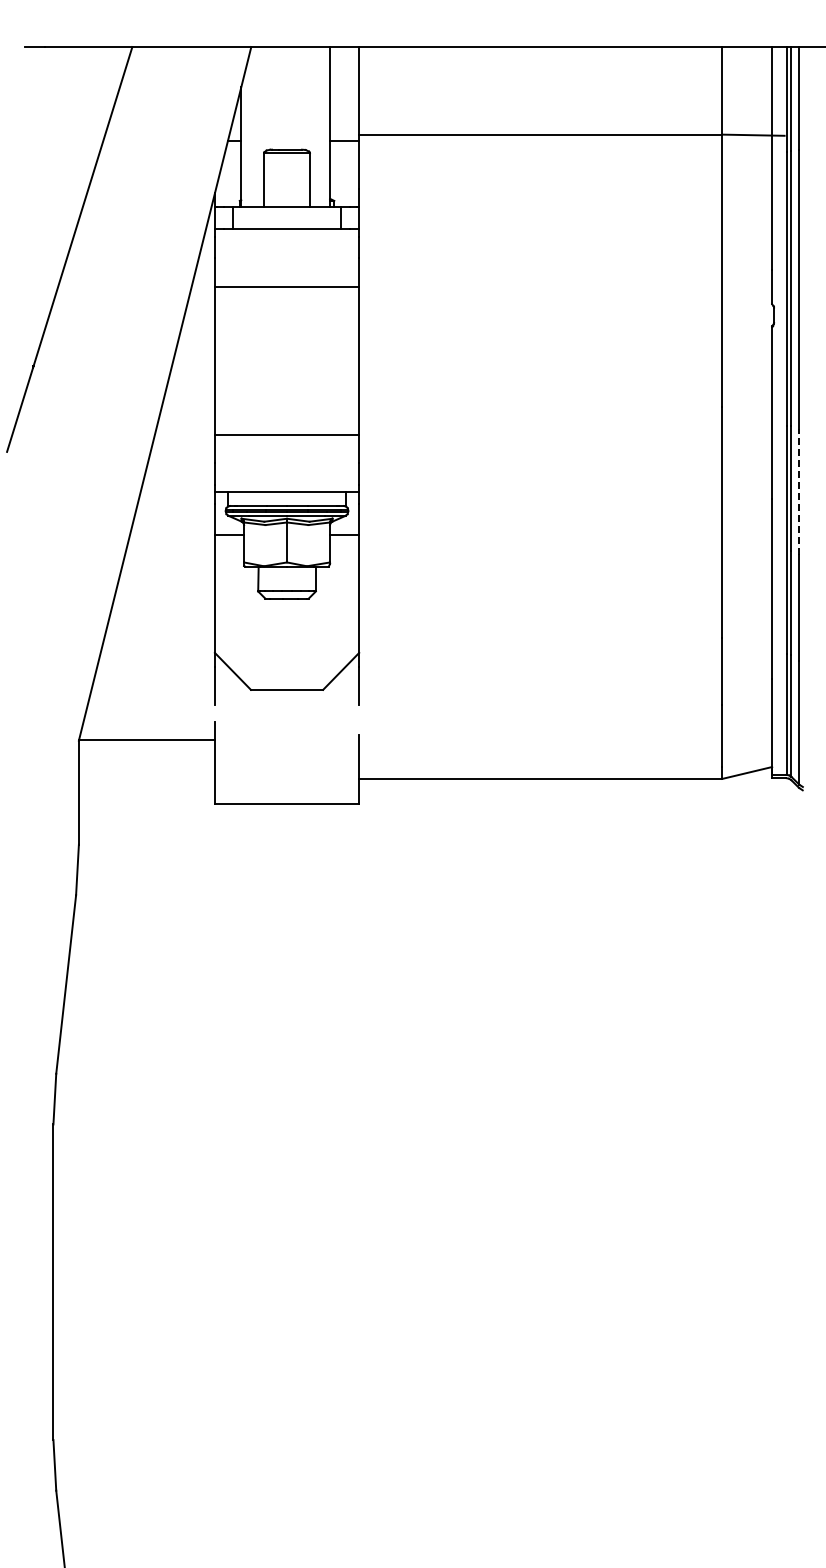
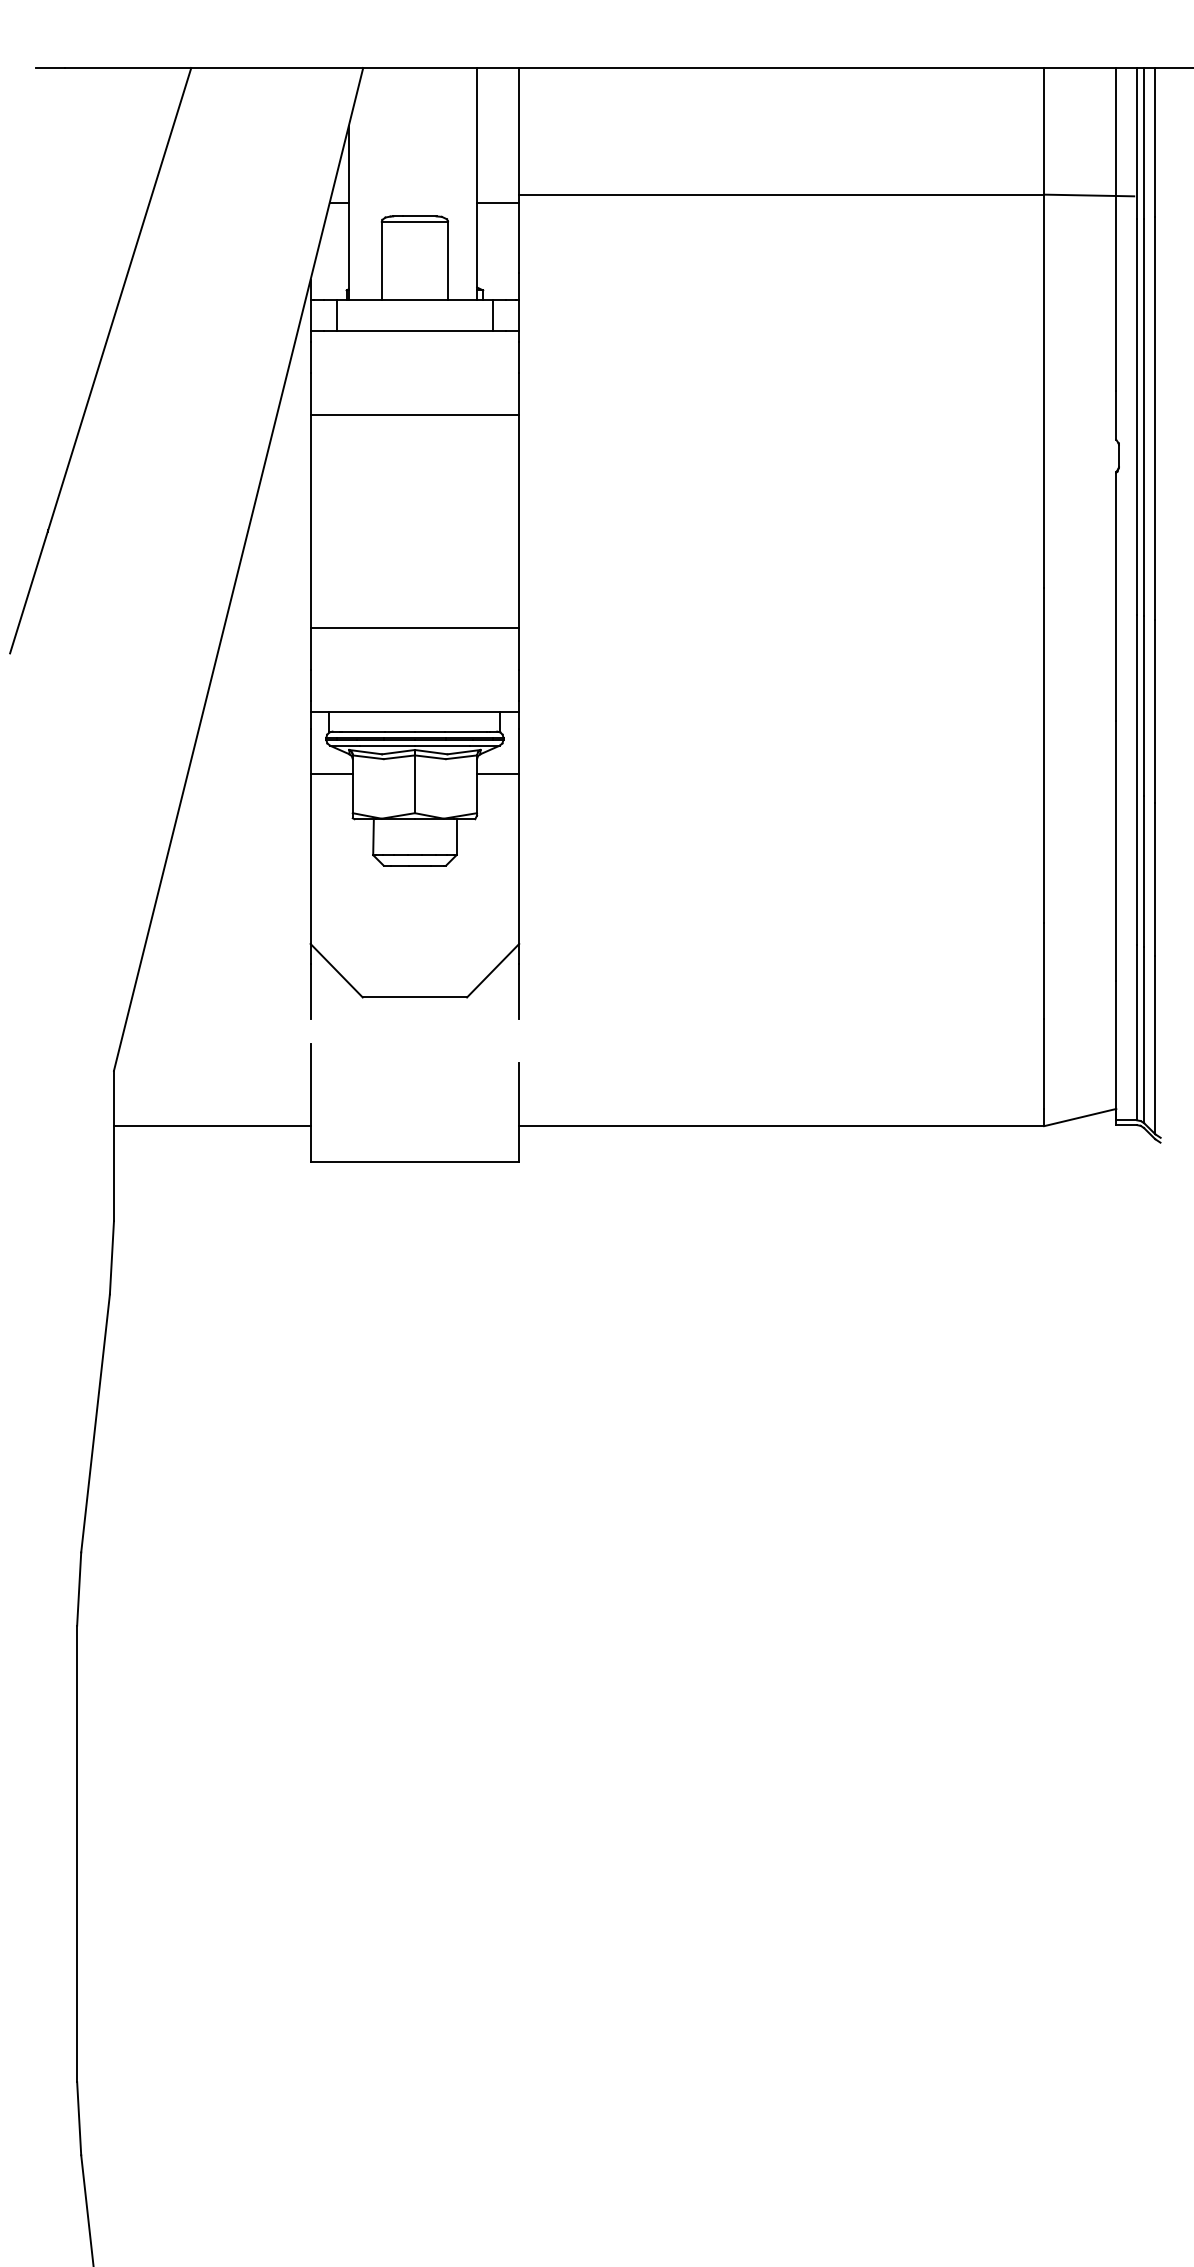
line: (799, 491) -> (1155, 710), dashed -> solid
line: (146, 739) -> (211, 1125), moved

